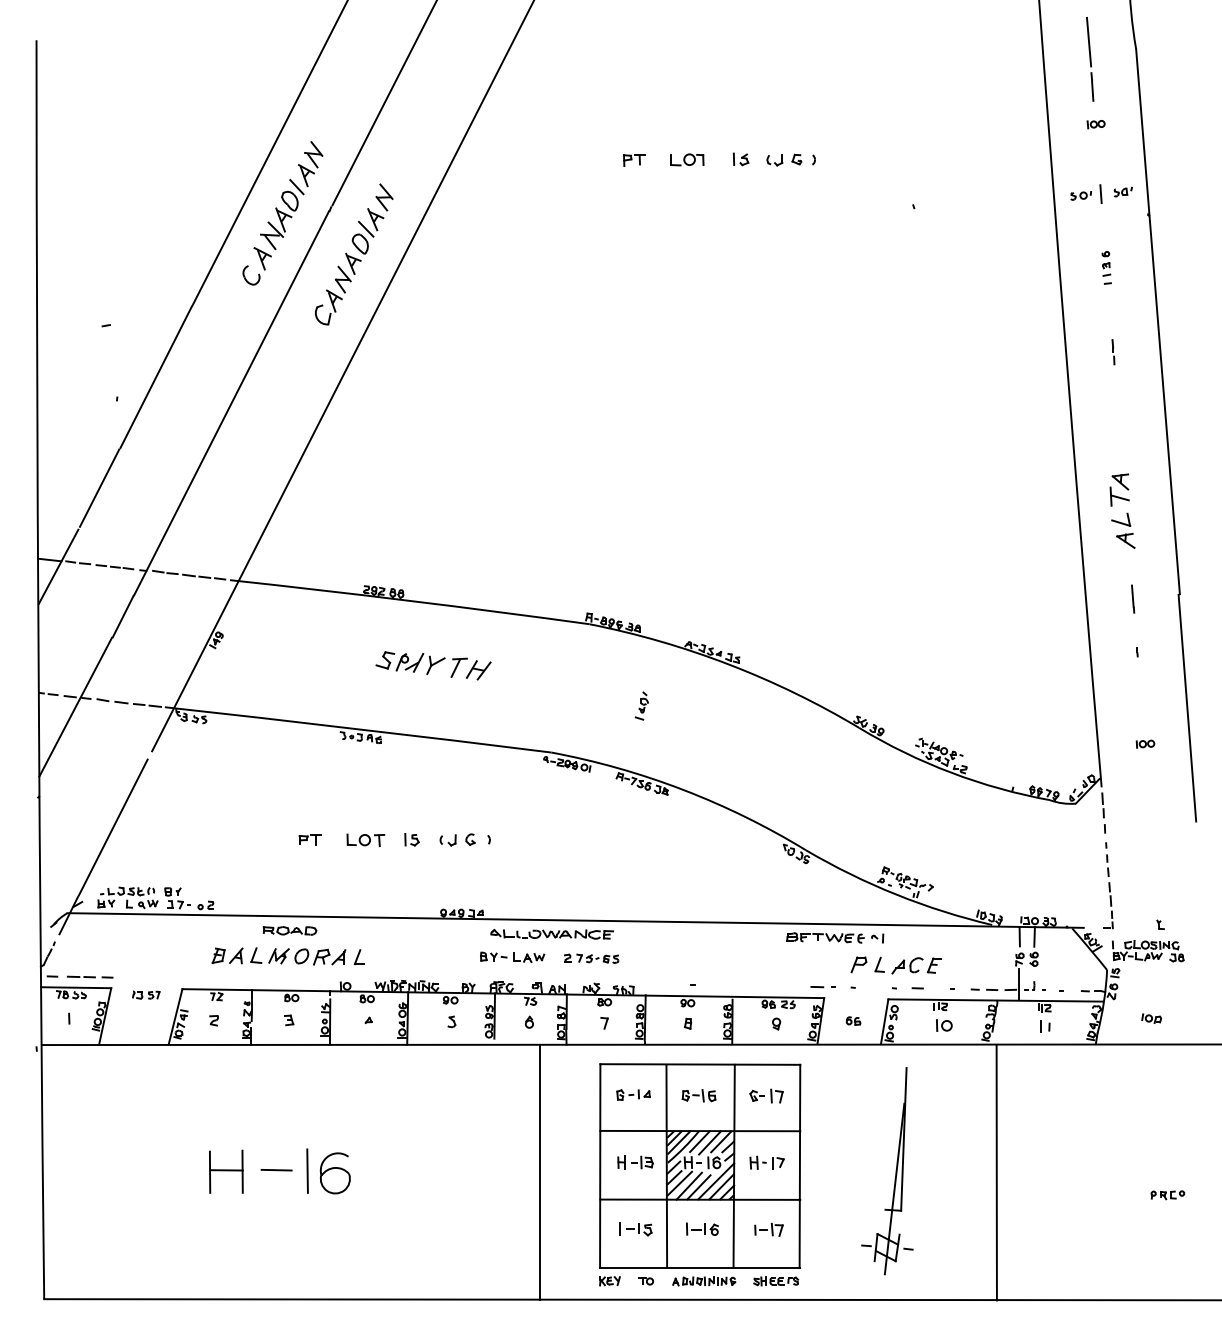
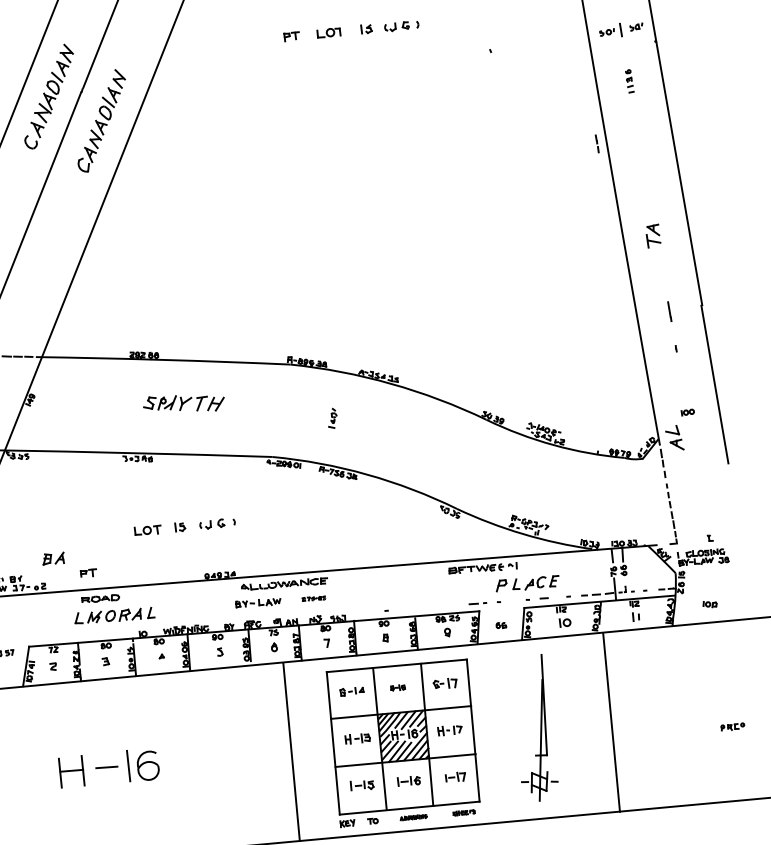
line: (1113, 352) -> (597, 144), moved
part: (1123, 530) -> (674, 437), moved
part: (309, 839) -> (88, 572), moved
part: (227, 955) -> (53, 558), moved
part: (591, 958) -> (313, 598), size x0.6
part: (698, 1095) -> (397, 687), size x0.6
part: (704, 1281) -> (413, 817), size x0.6
part: (776, 1281) -> (464, 812), size x0.7

